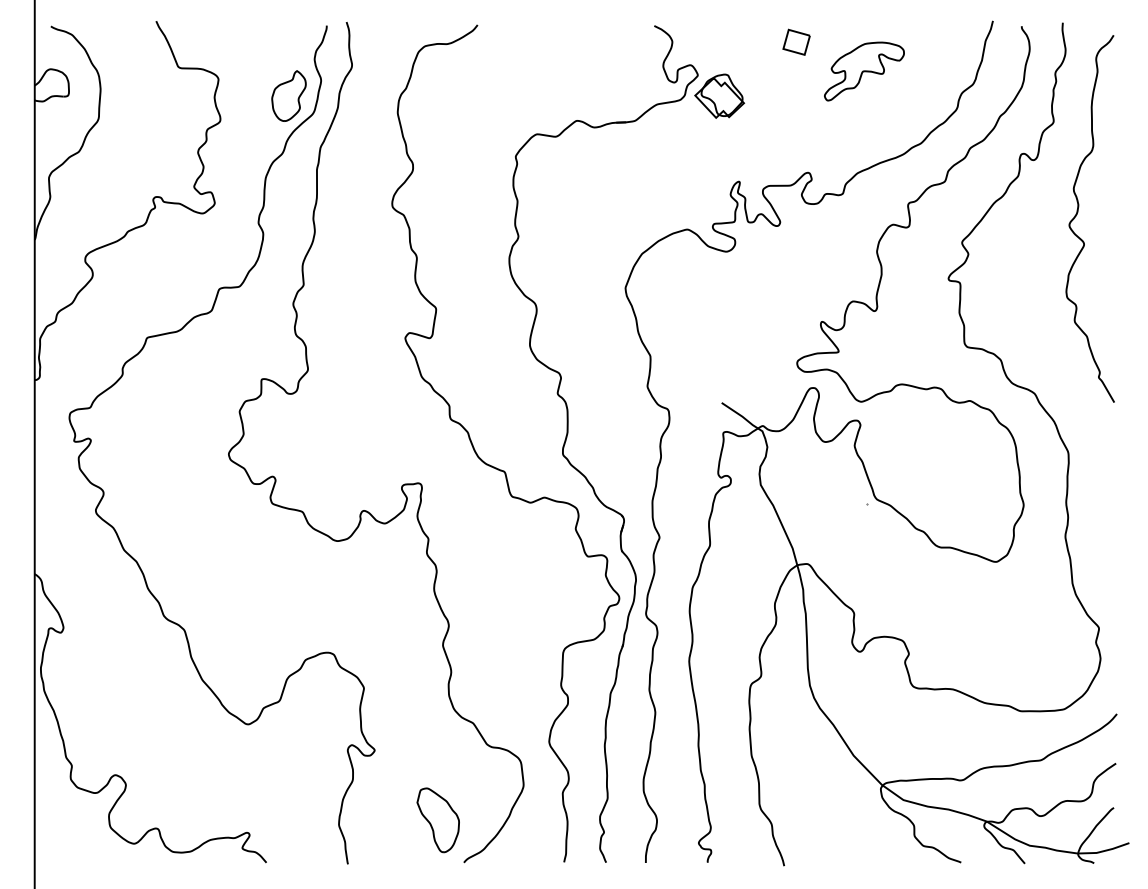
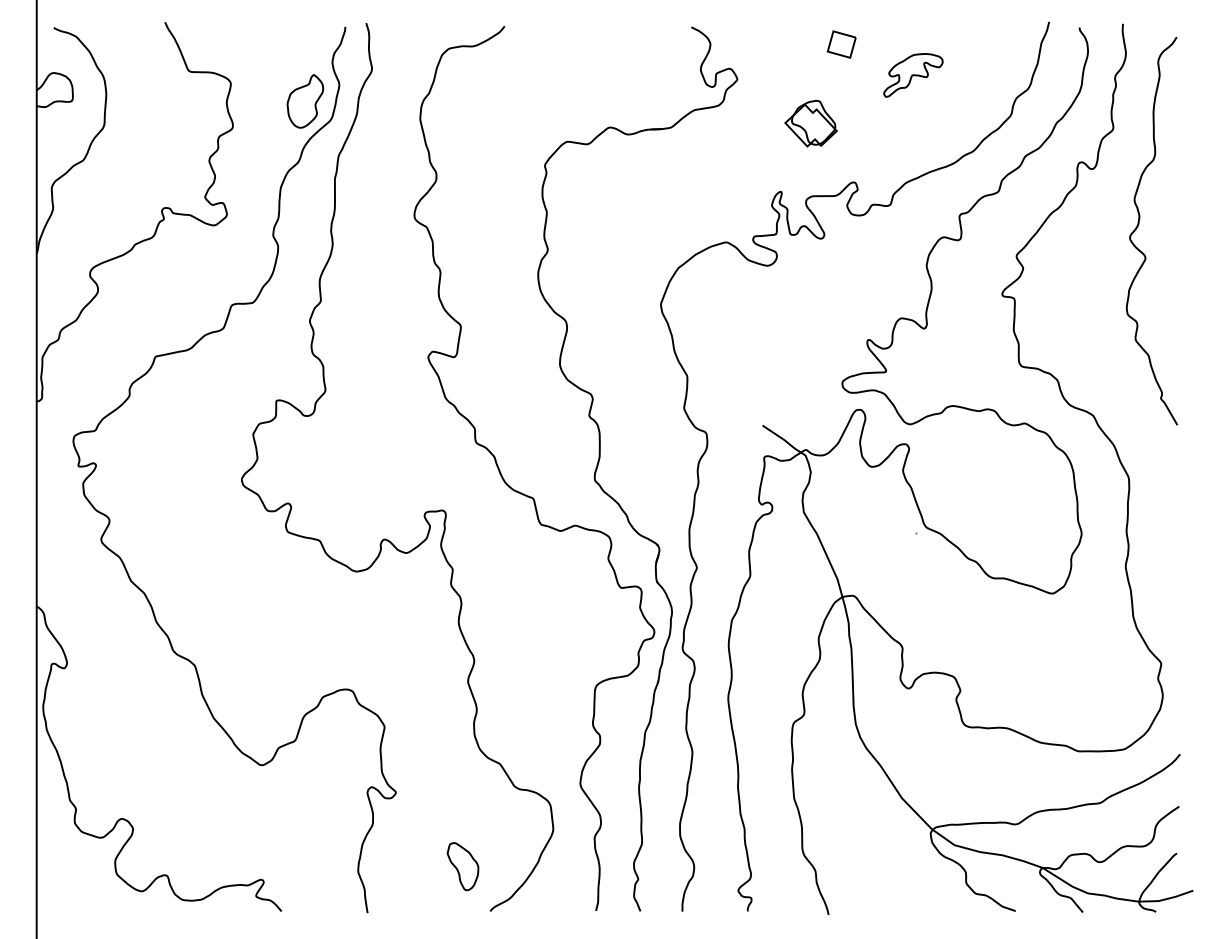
part: (864, 71) -> (913, 75), size x0.7
part: (719, 95) -> (810, 122), moved
part: (437, 820) -> (462, 866), size x0.7

